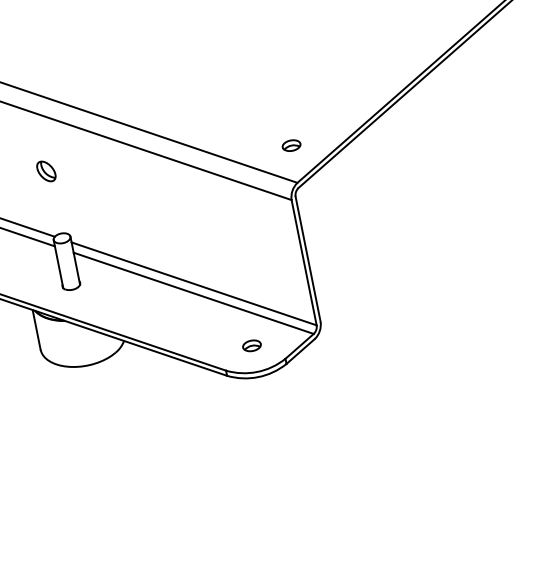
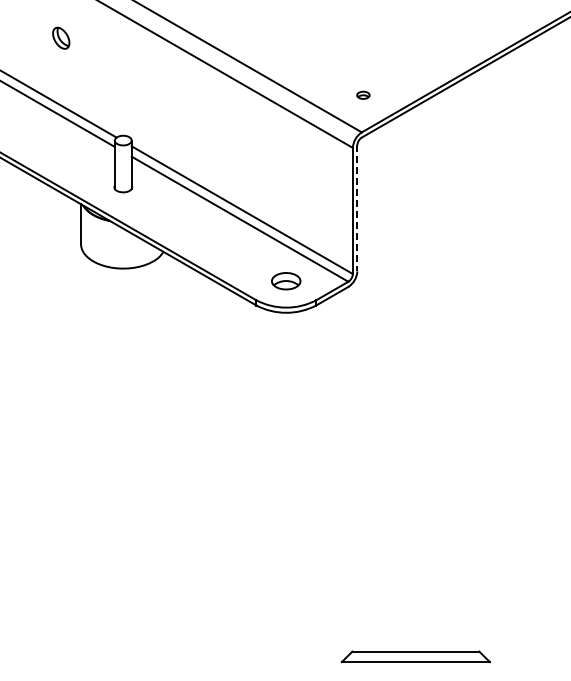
part: (291, 145) -> (363, 95), size x0.7
part: (46, 171) -> (121, 72), removed
line: (308, 259) -> (357, 208), solid -> dashed
part: (252, 345) -> (286, 281), size x1.6

